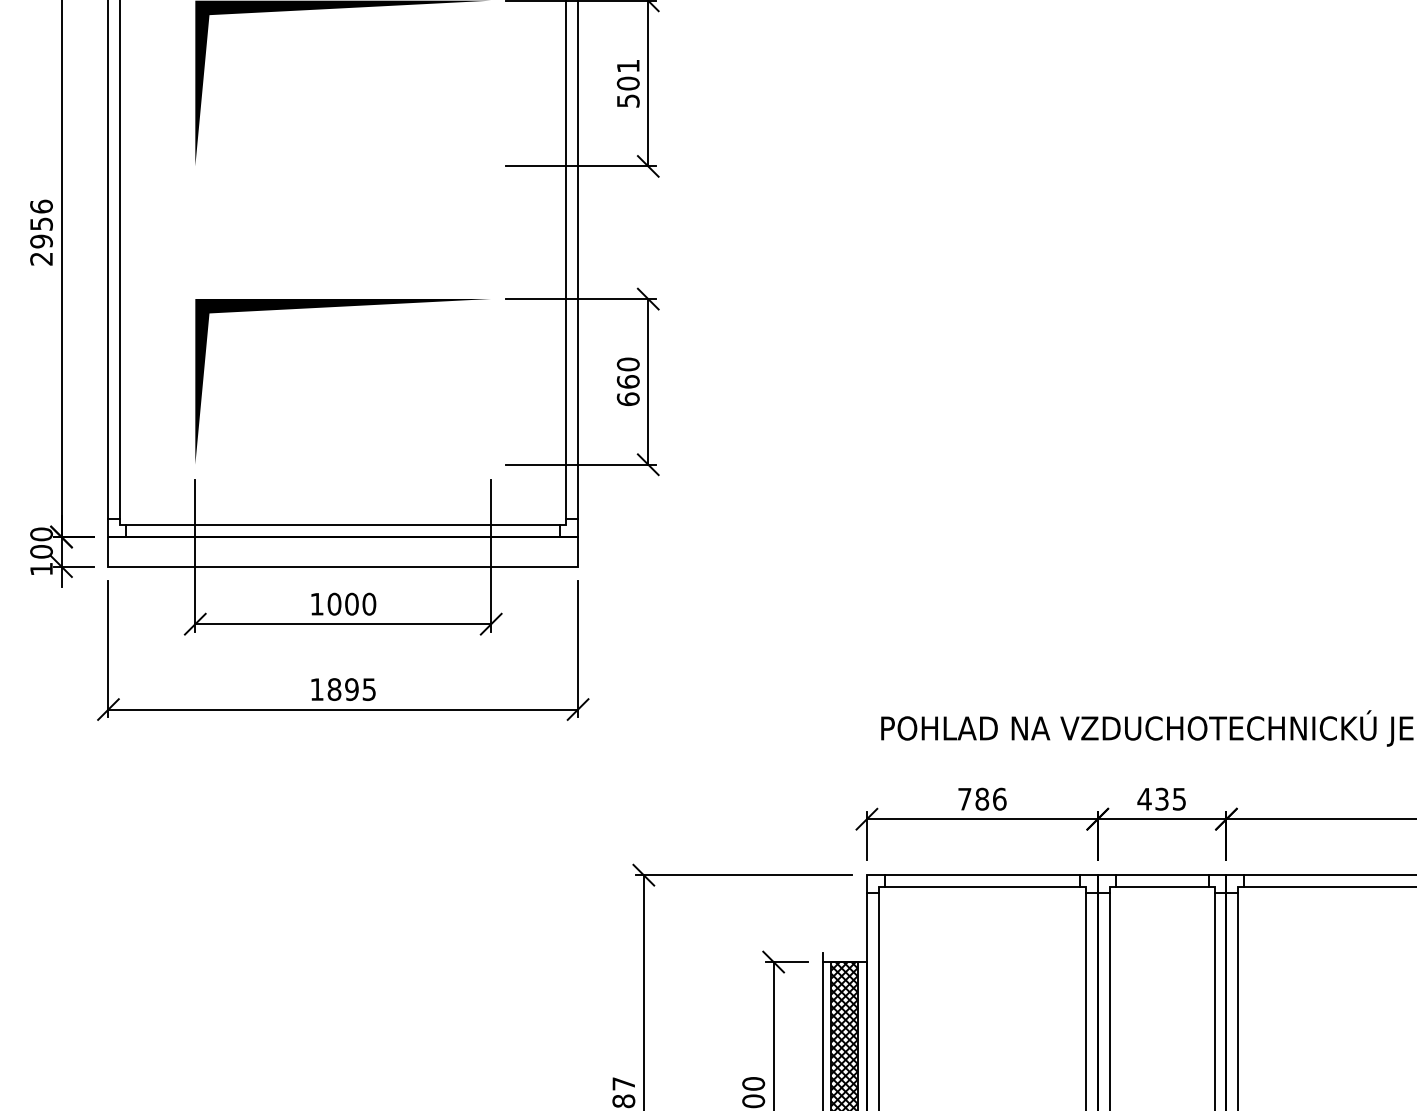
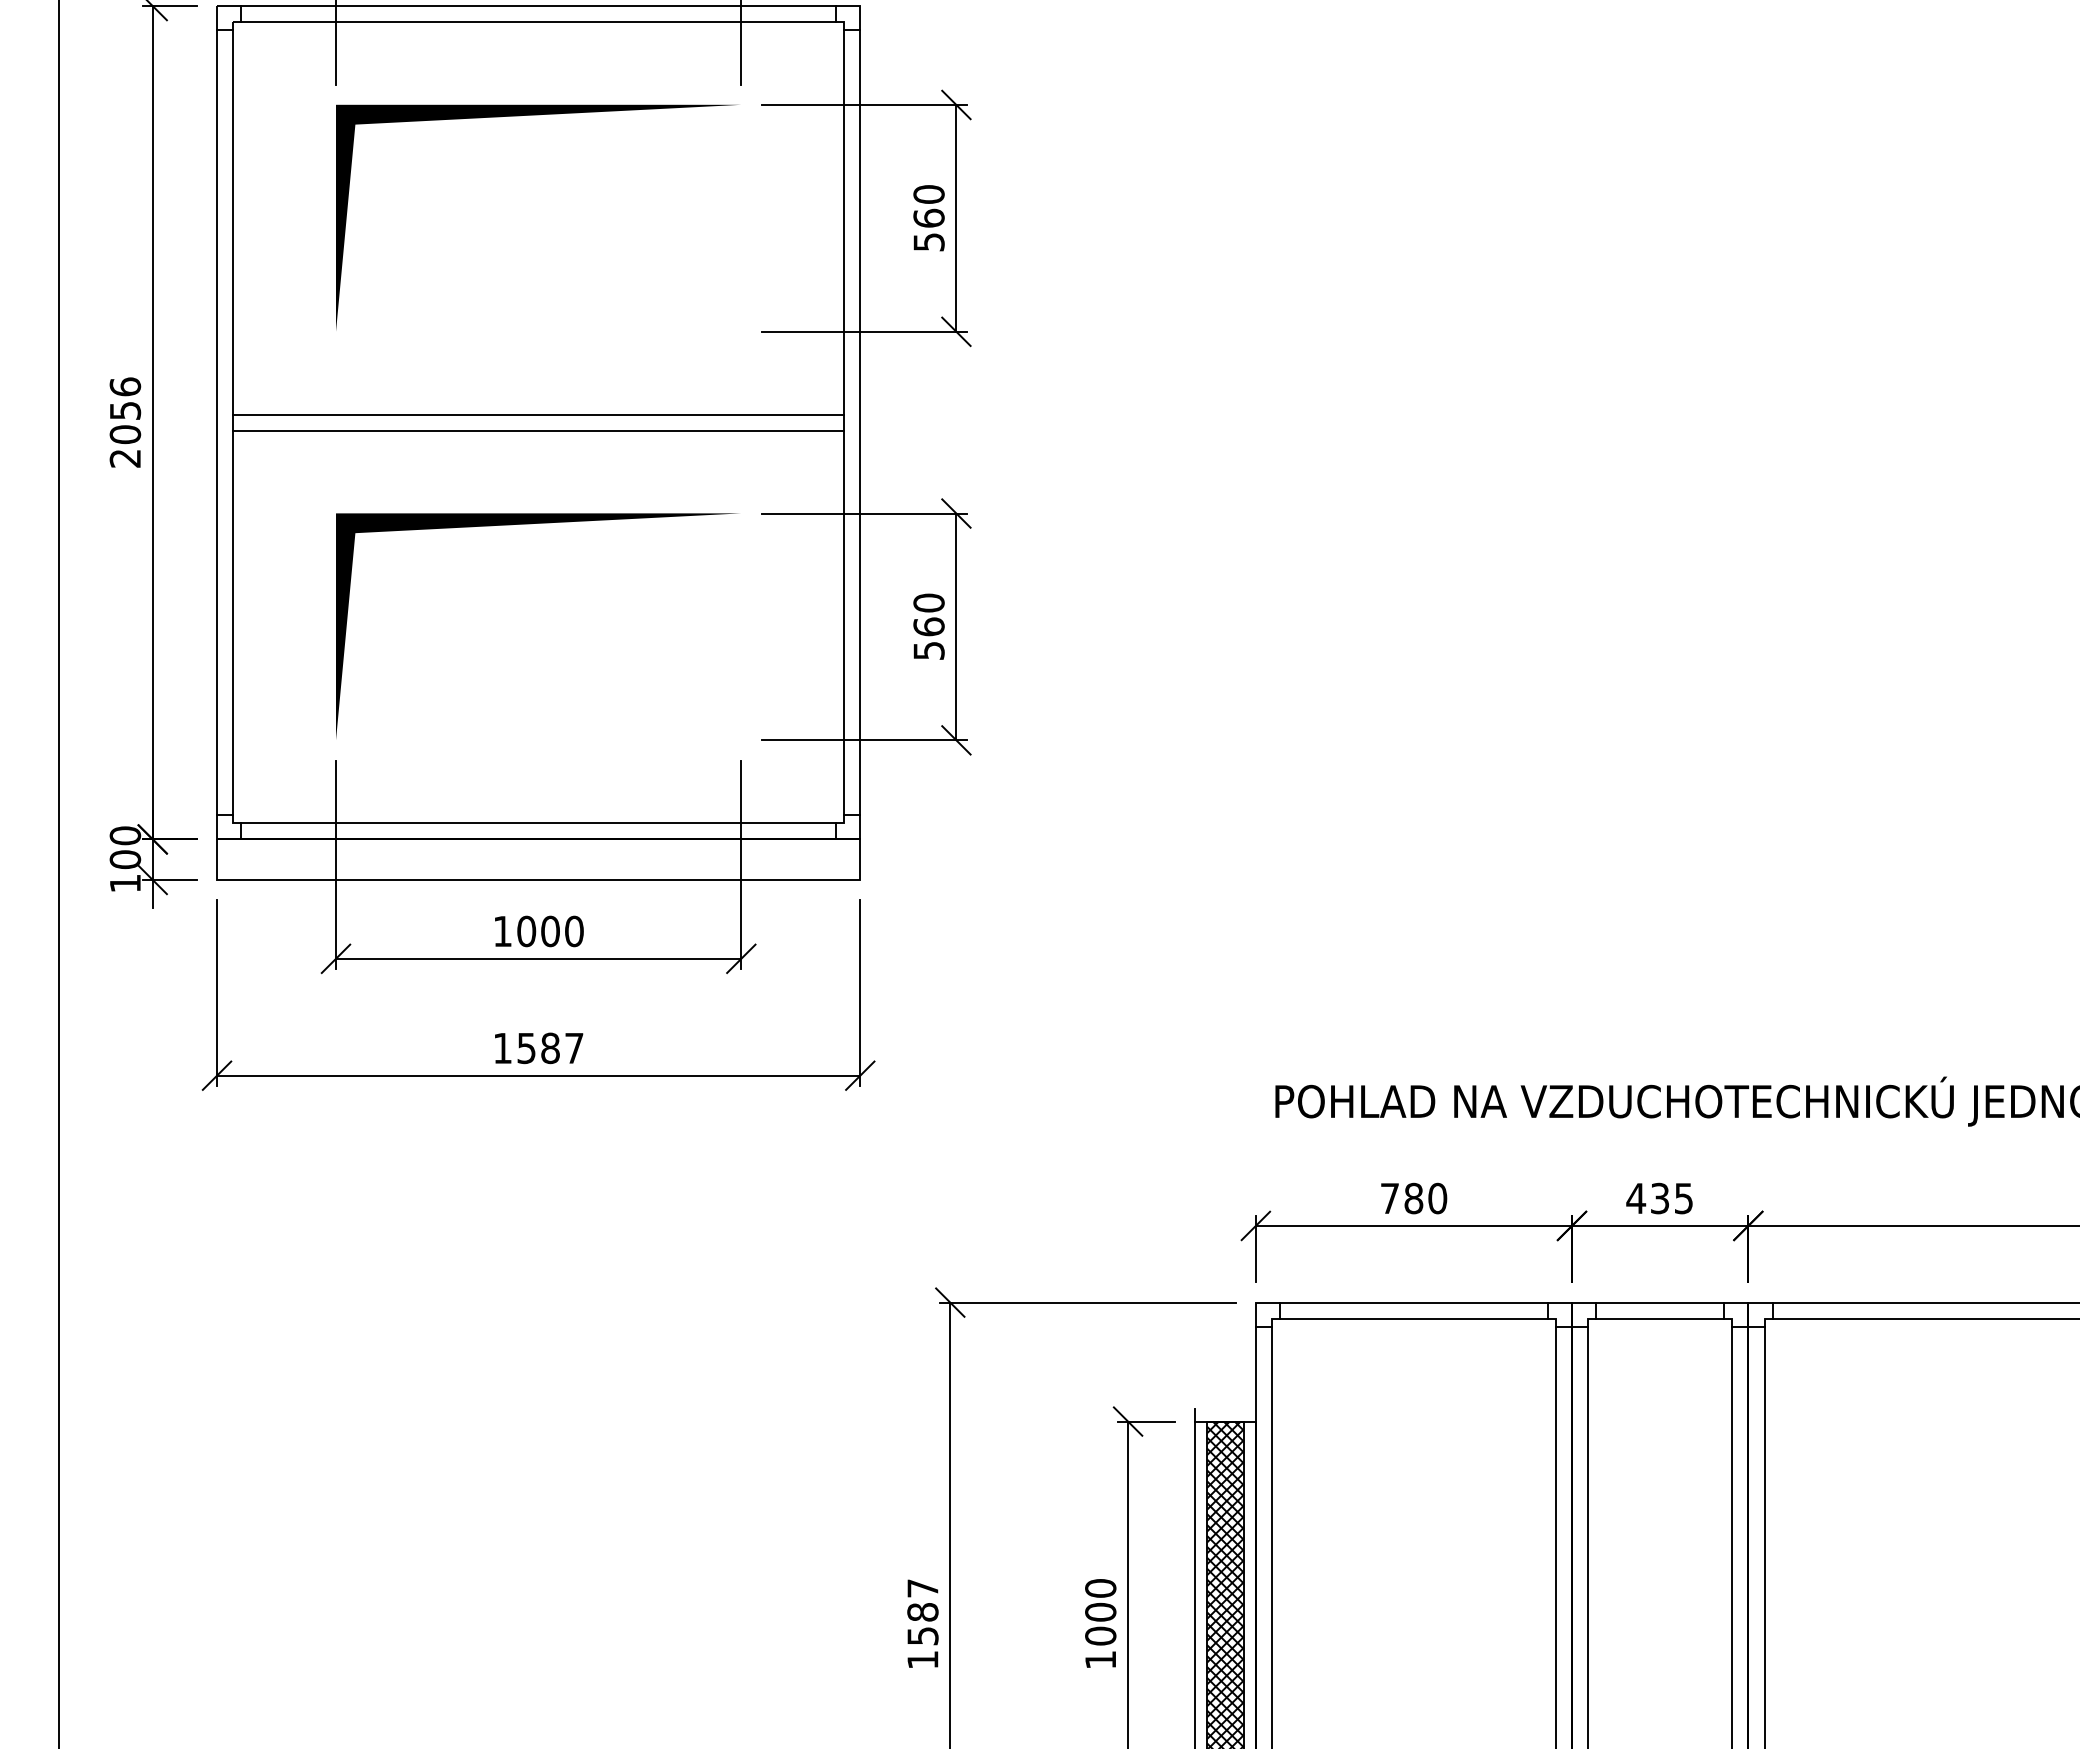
text: (627, 74) -> (928, 206), 501 -> 560
line: (343, 226) -> (538, 414), added
line: (343, 238) -> (538, 430), added
text: (41, 241) -> (125, 434), 2956 -> 2056
text: (627, 399) -> (928, 650), 660 -> 560
text: (351, 689) -> (550, 1048), 1895 -> 1587
text: (999, 798) -> (1437, 1197), 786 -> 780

